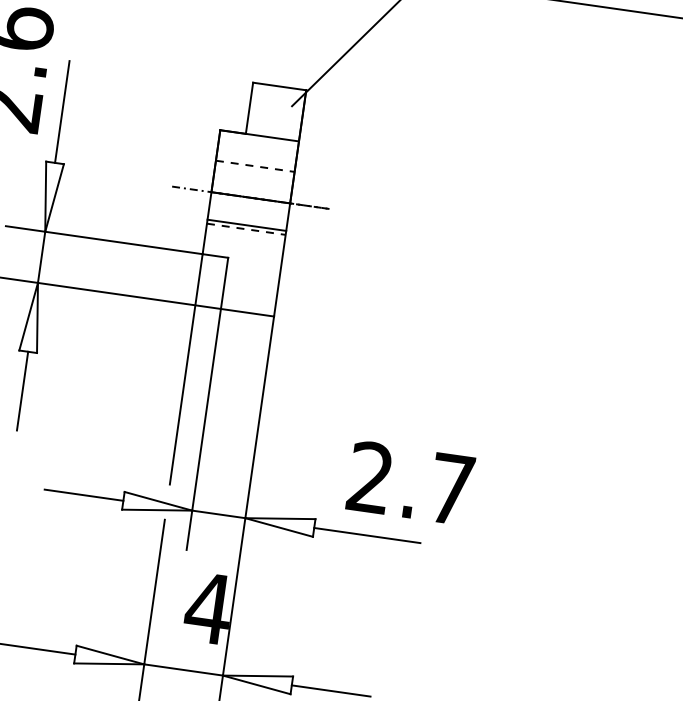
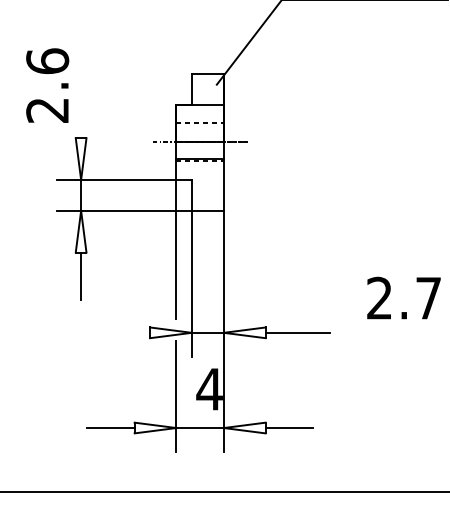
line: (62, 112) -> (81, 107), removed
text: (410, 482) -> (403, 297), moved
line: (84, 494) -> (126, 332), removed

